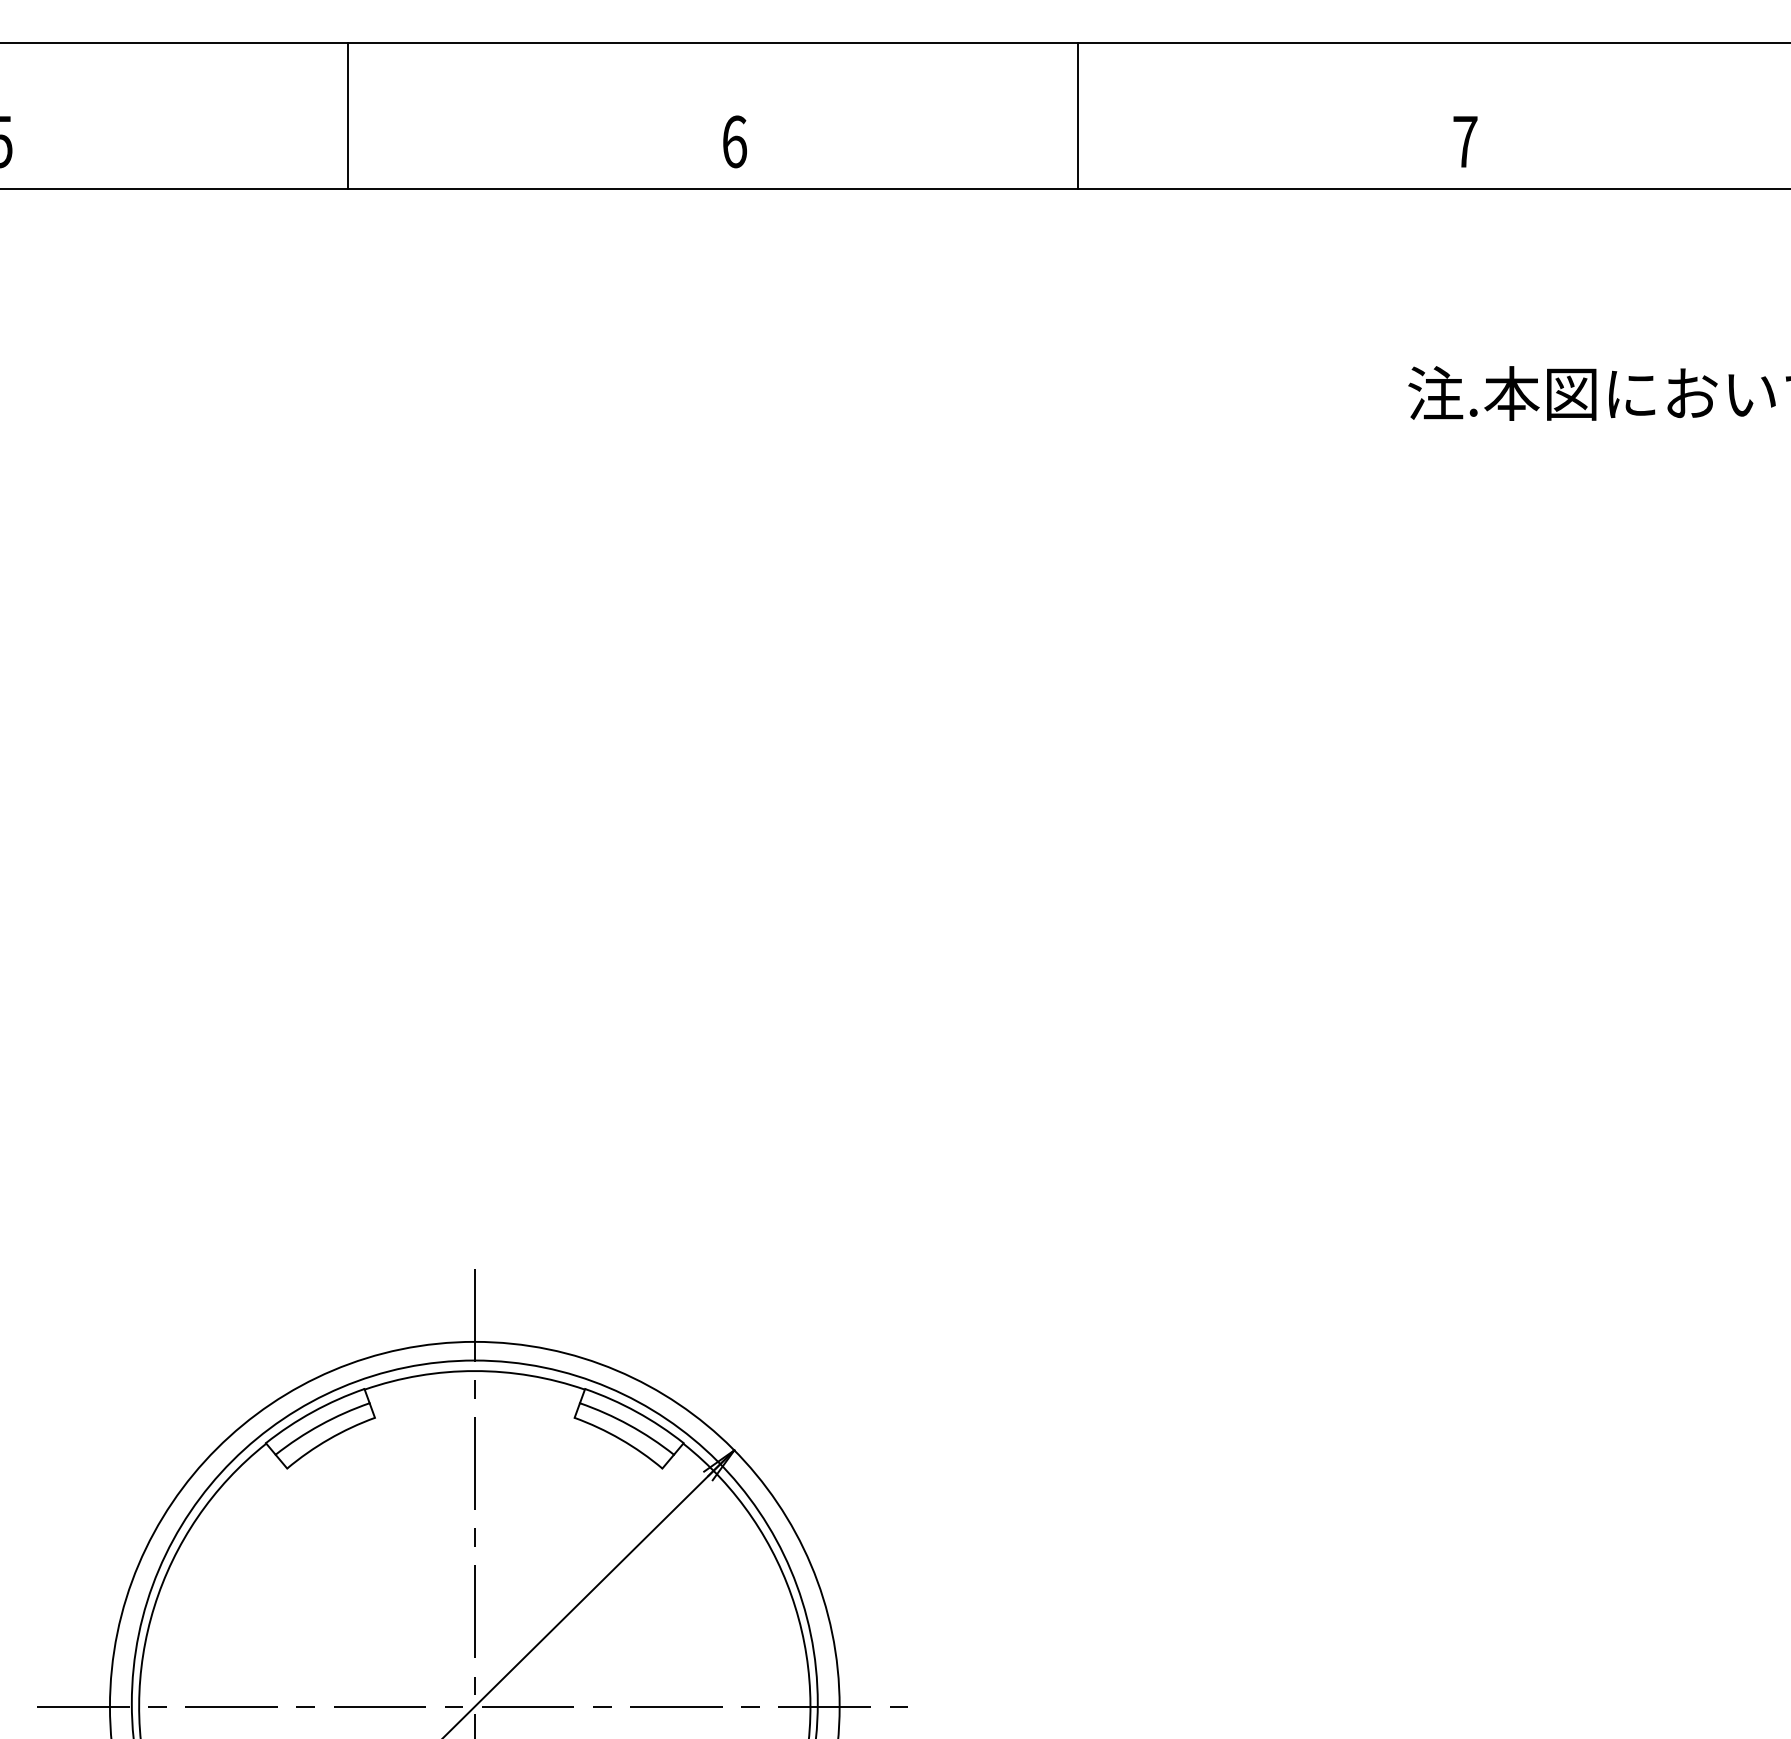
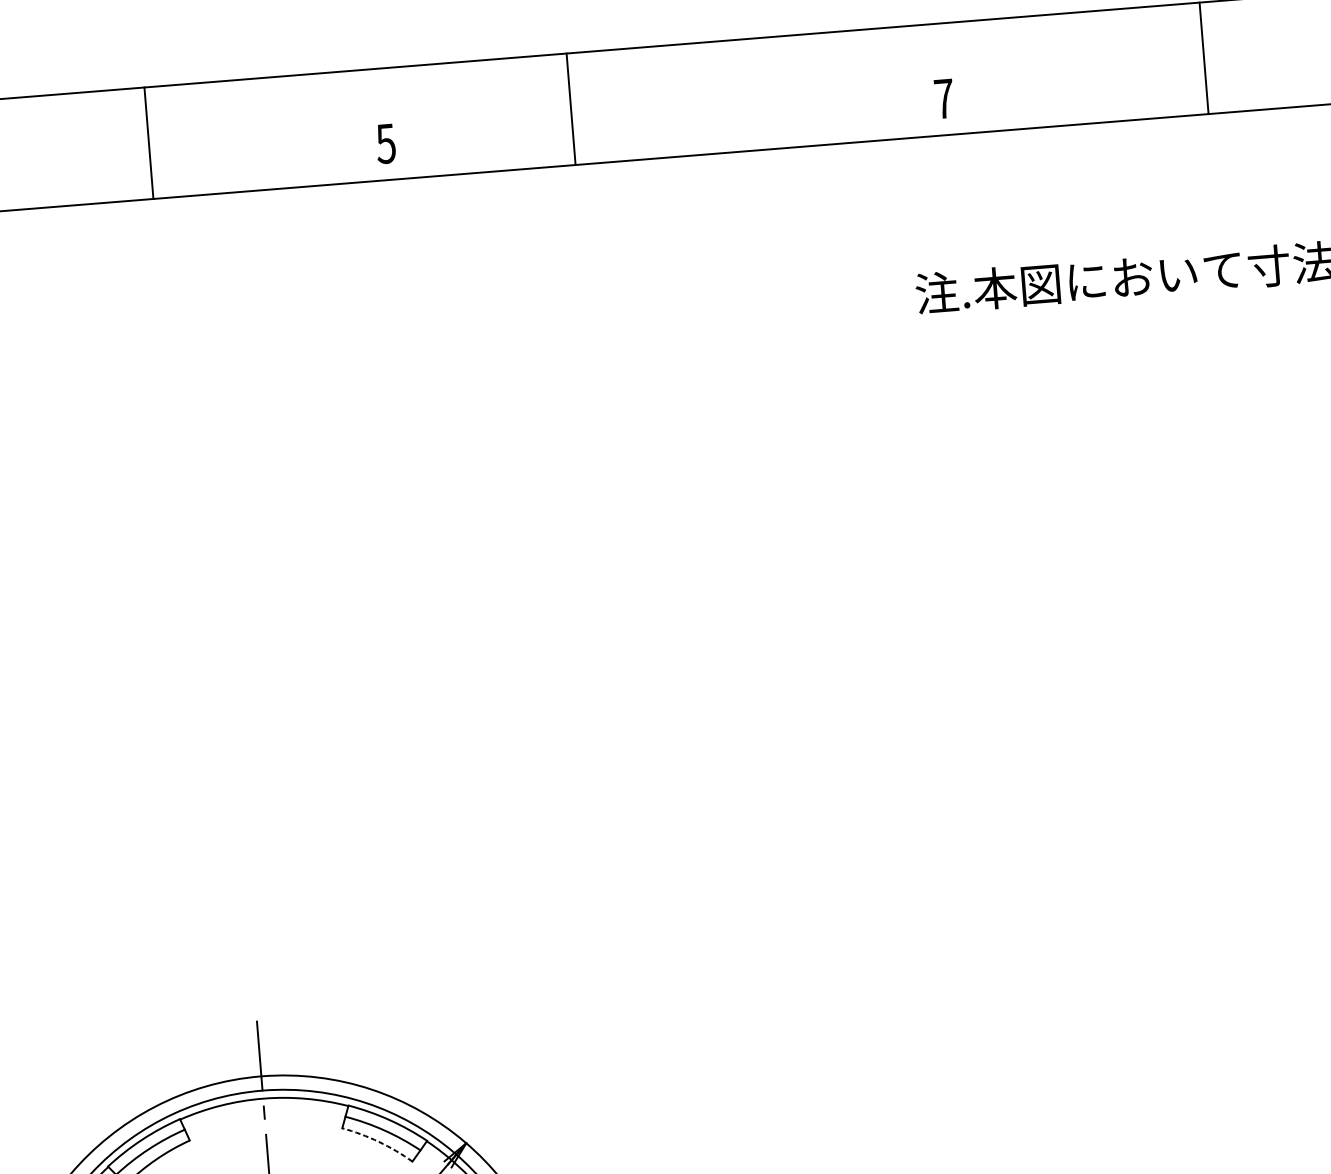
line: (348, 116) -> (149, 143), moved
line: (1077, 116) -> (570, 109), moved
text: (734, 141) -> (385, 143), 6 -> 5
arc: (620, 1439) -> (378, 1141), solid -> dashed

